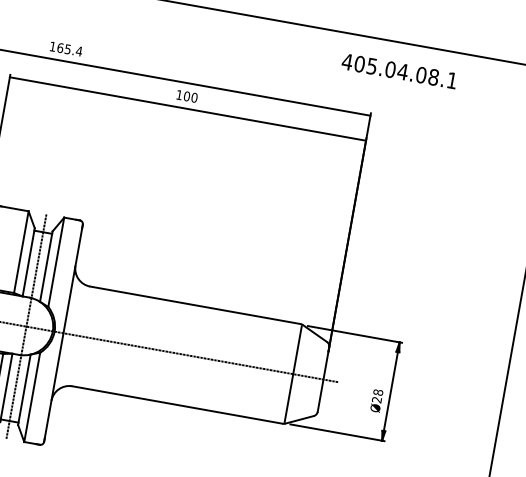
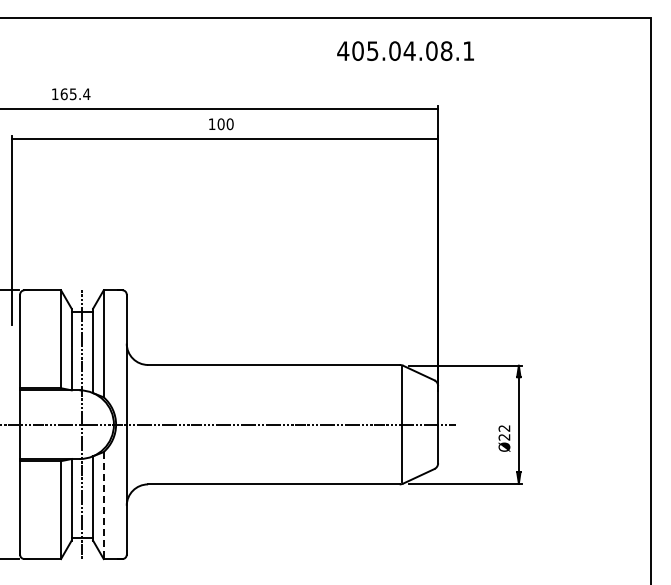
text: (399, 70) -> (405, 50), moved
text: (378, 392) -> (504, 428), Ø28 -> Ø22
line: (31, 398) -> (103, 506), solid -> dashed

